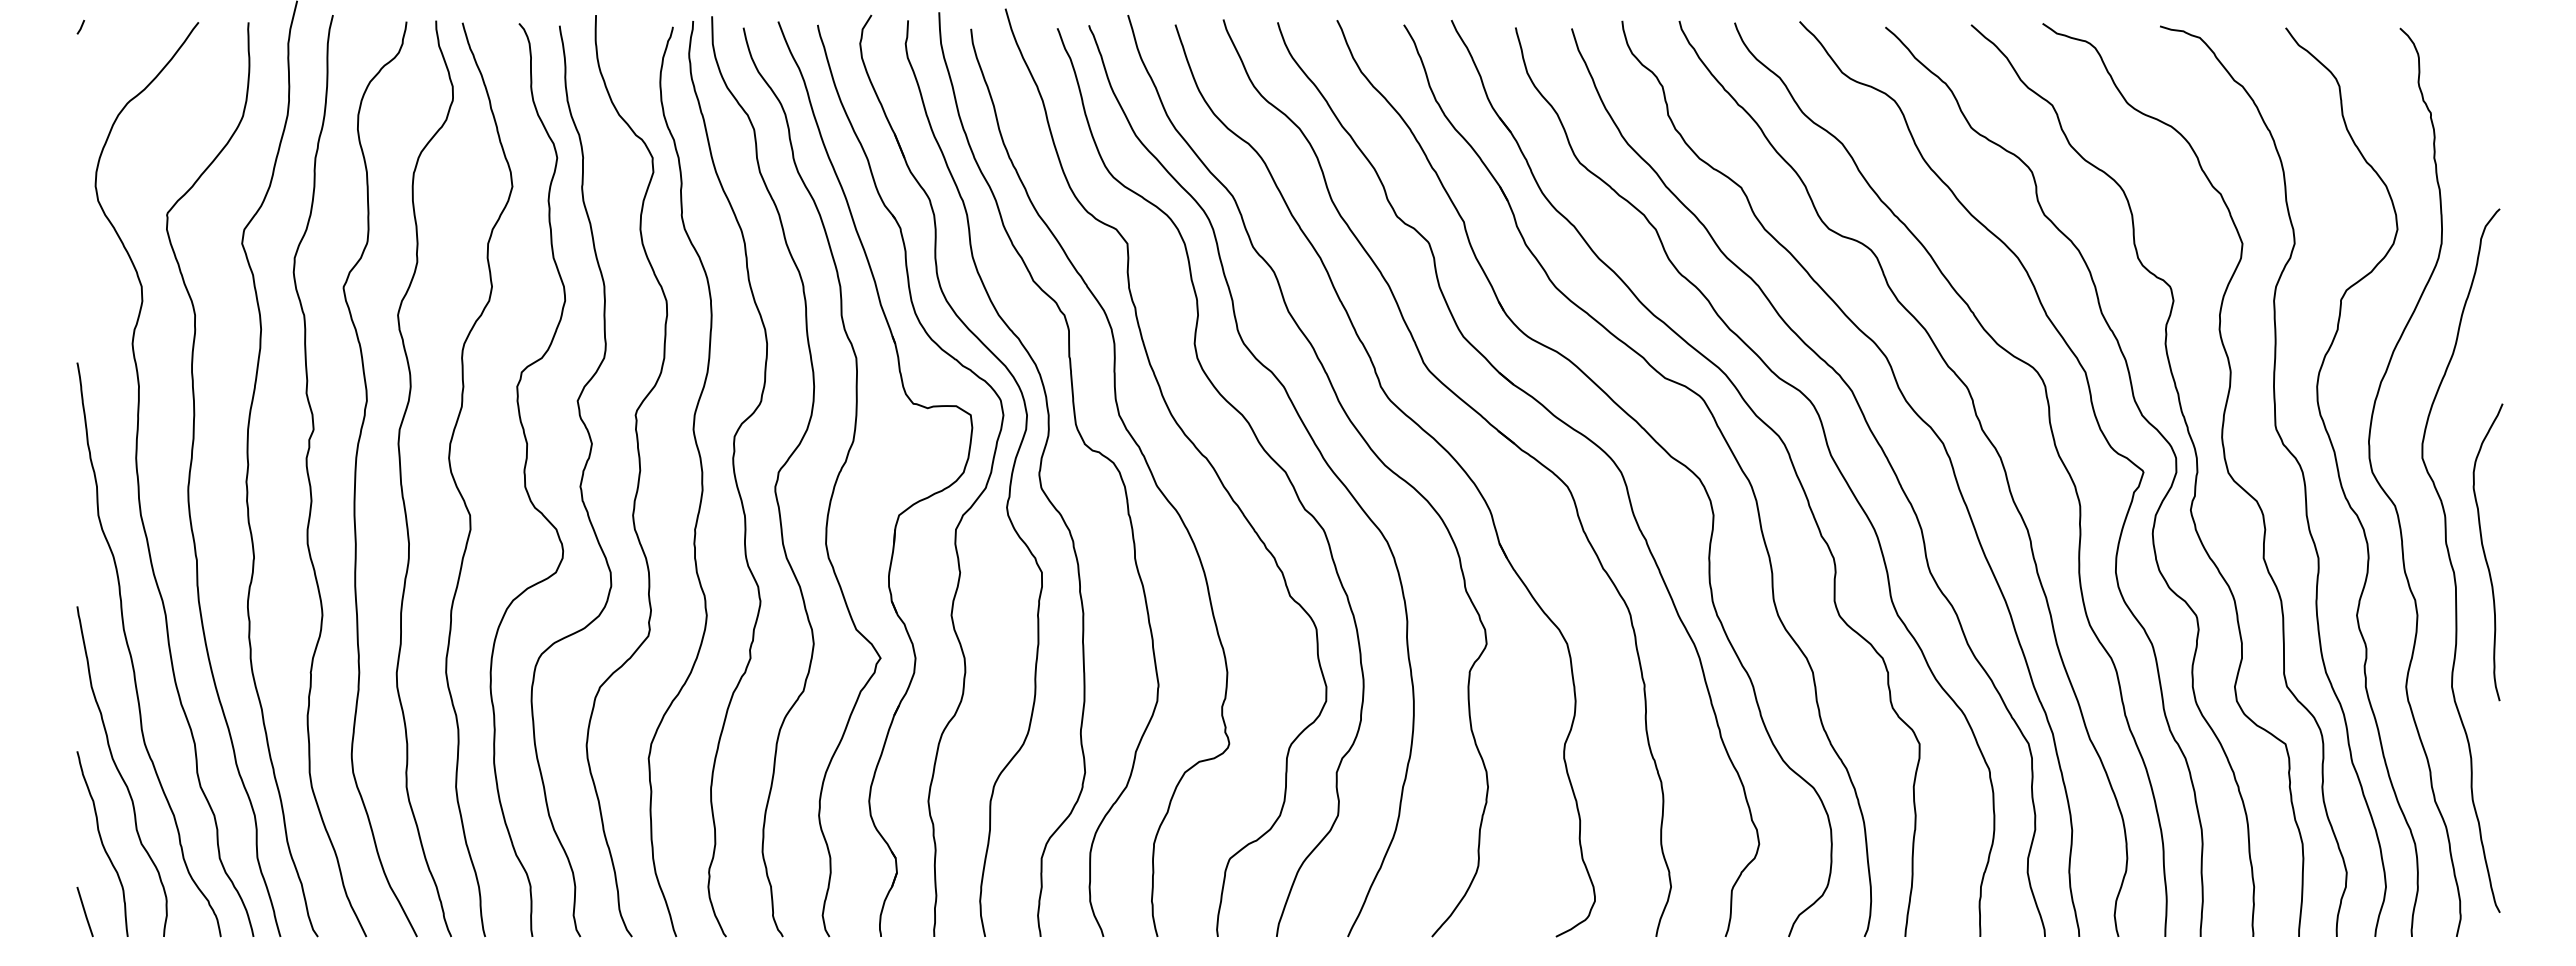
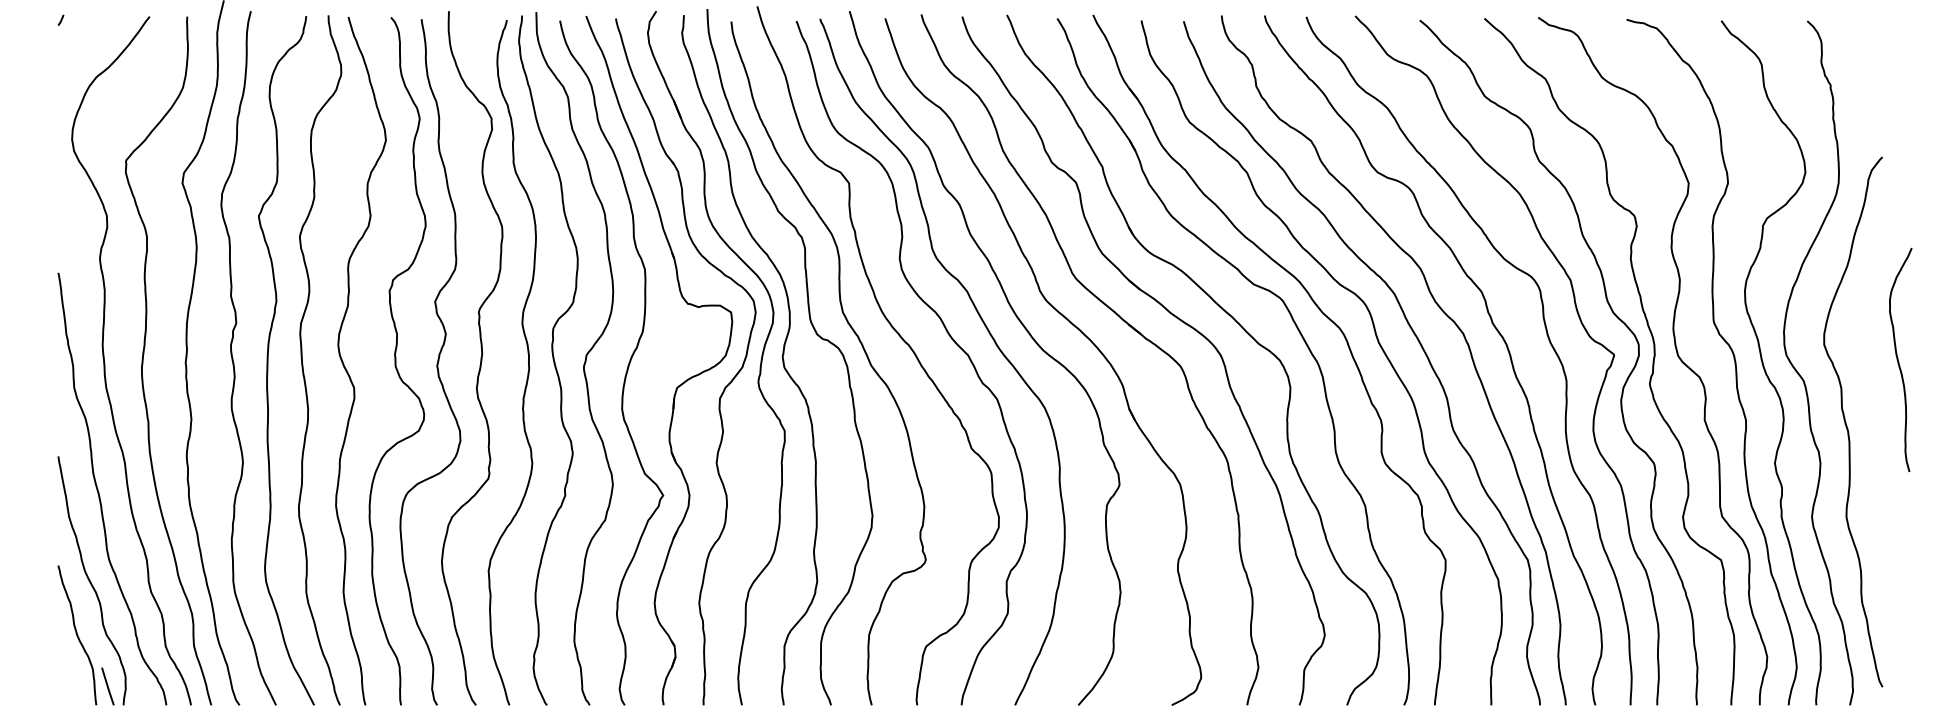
curve: (2485, 552) -> (1898, 360), moved
line: (84, 911) -> (107, 686), moved

